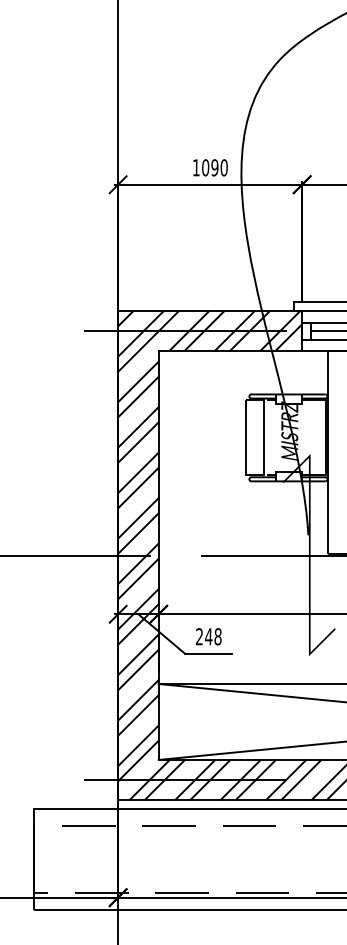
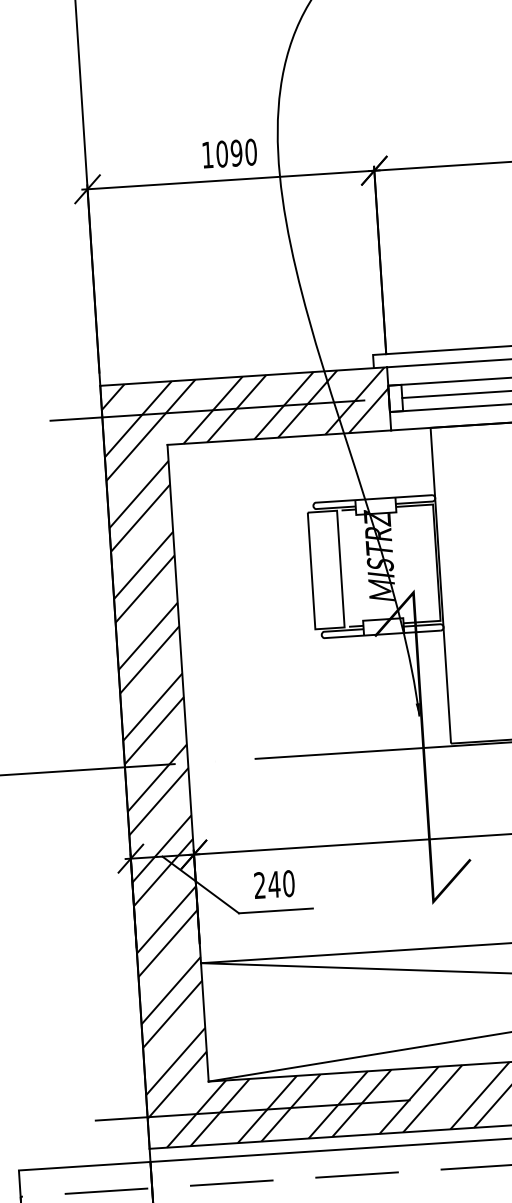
text: (217, 636) -> (287, 883), 248 -> 240

